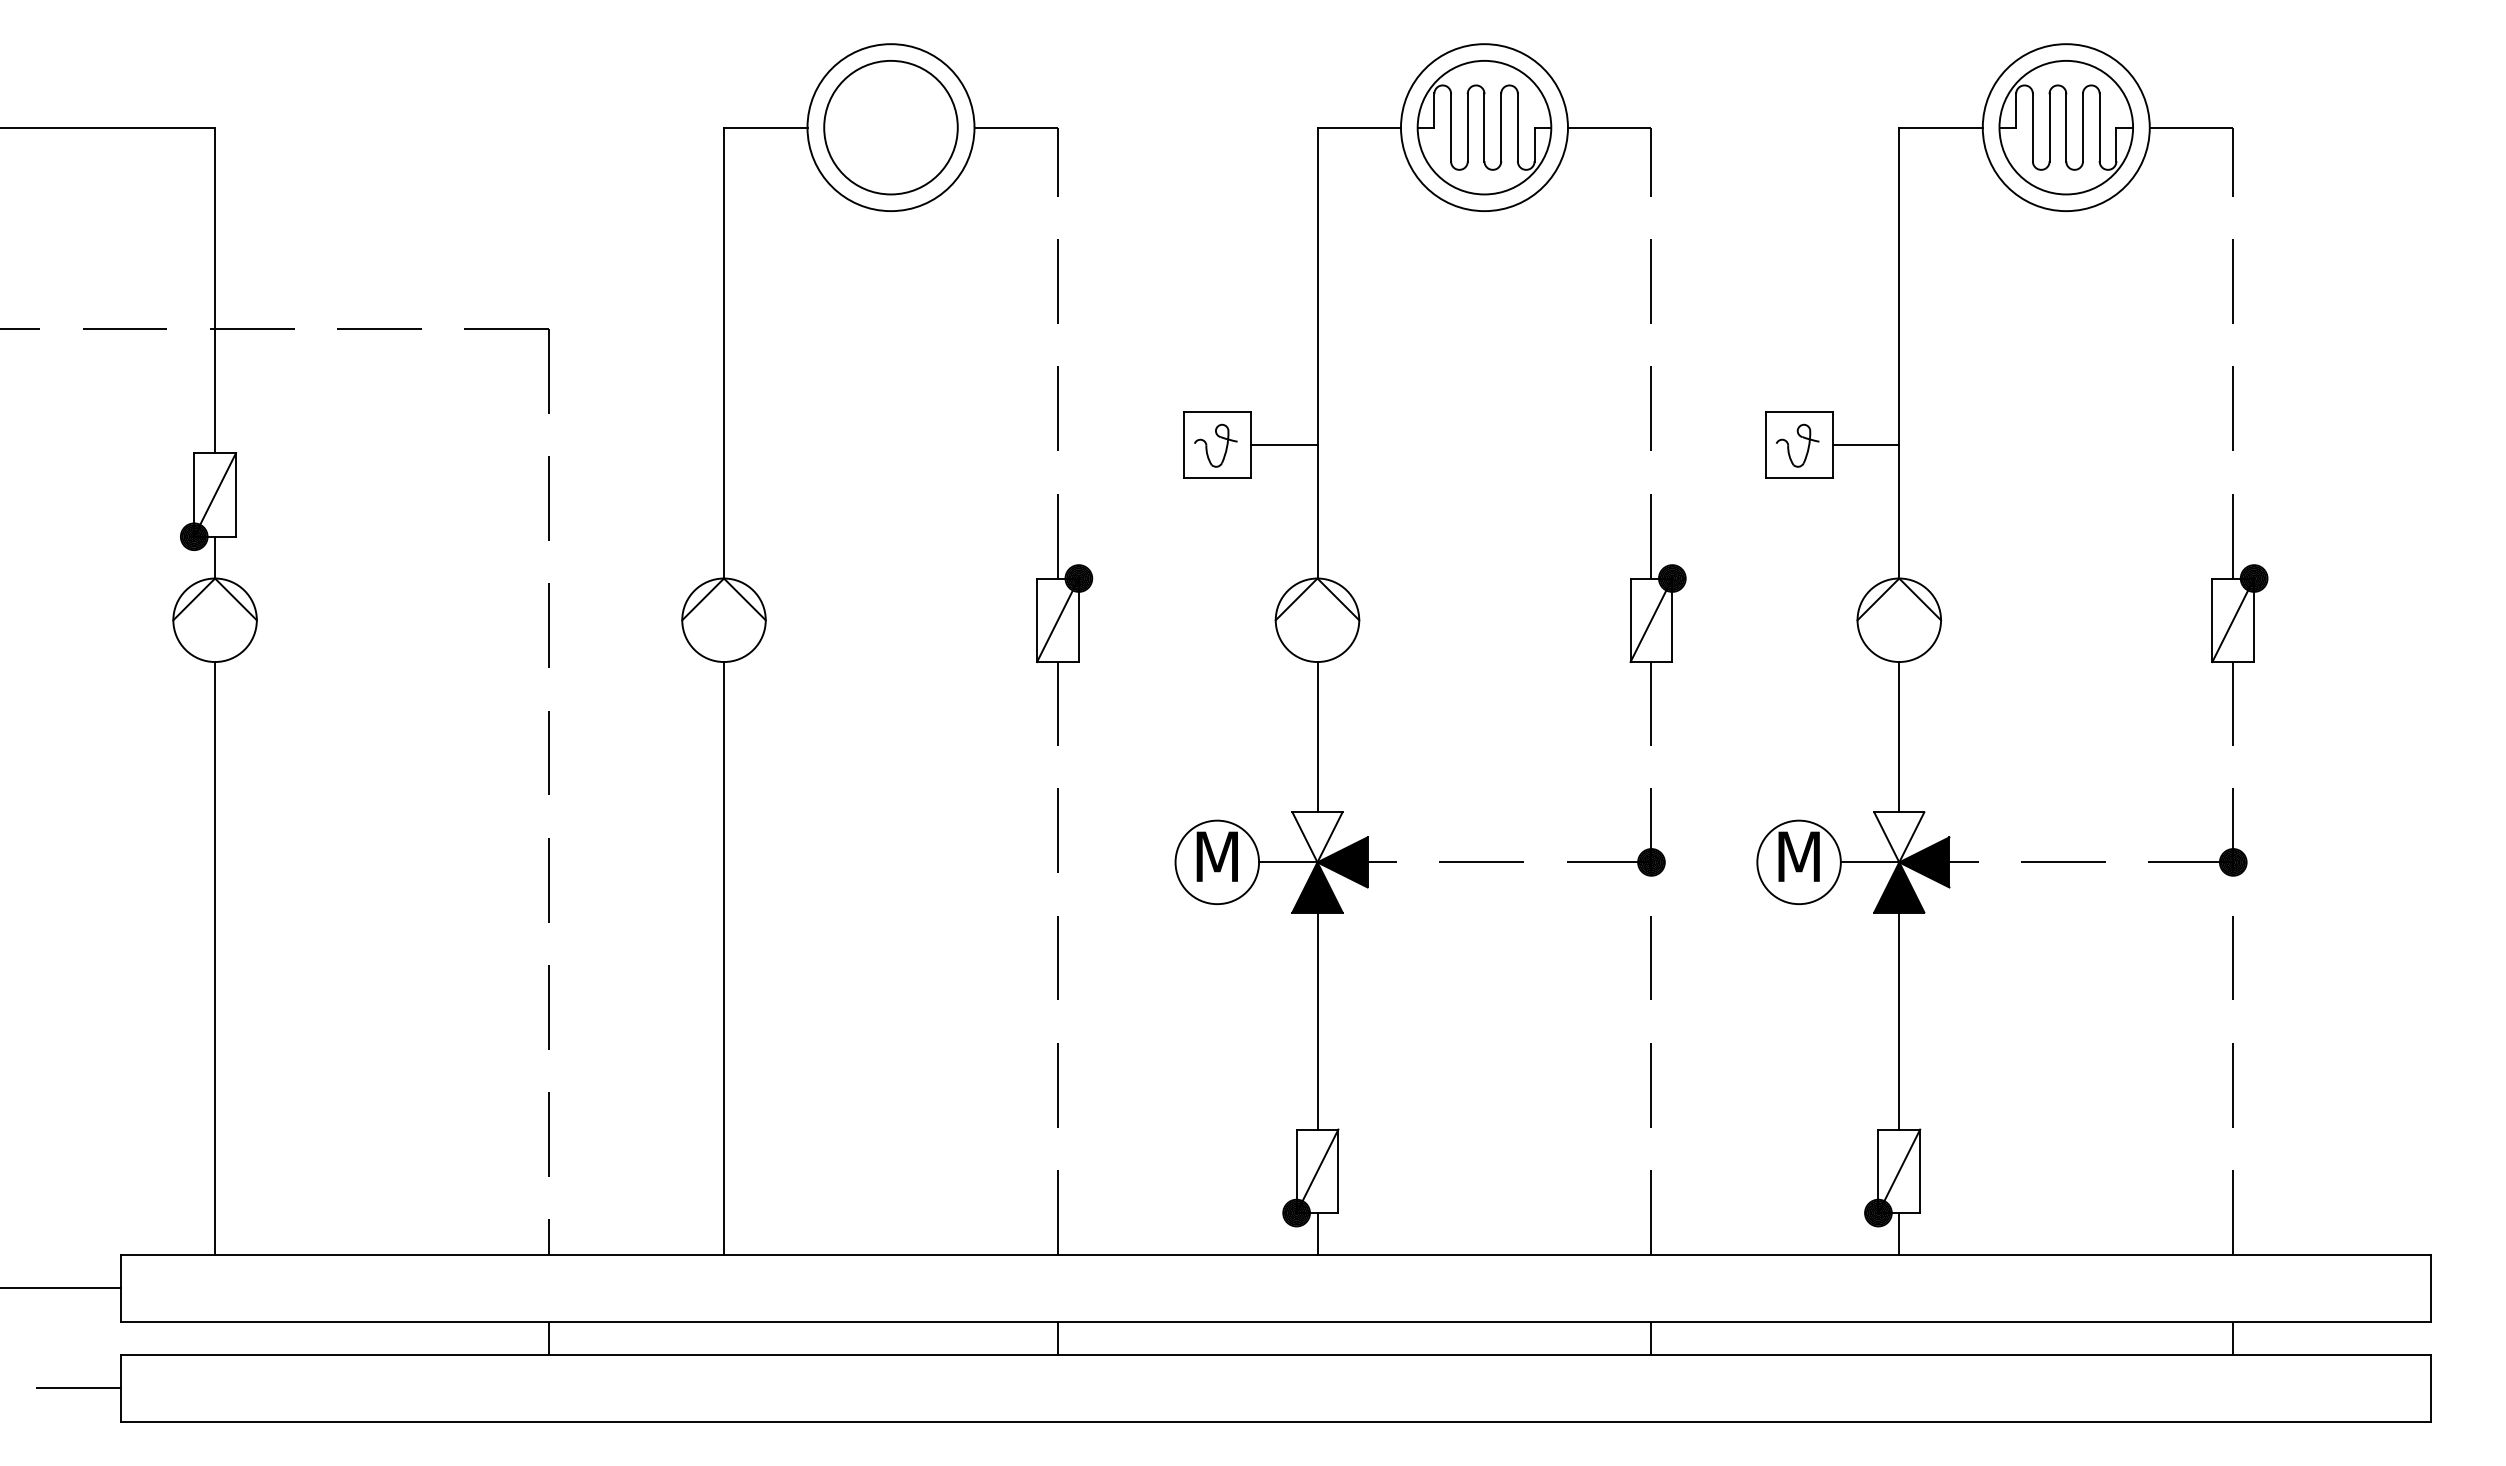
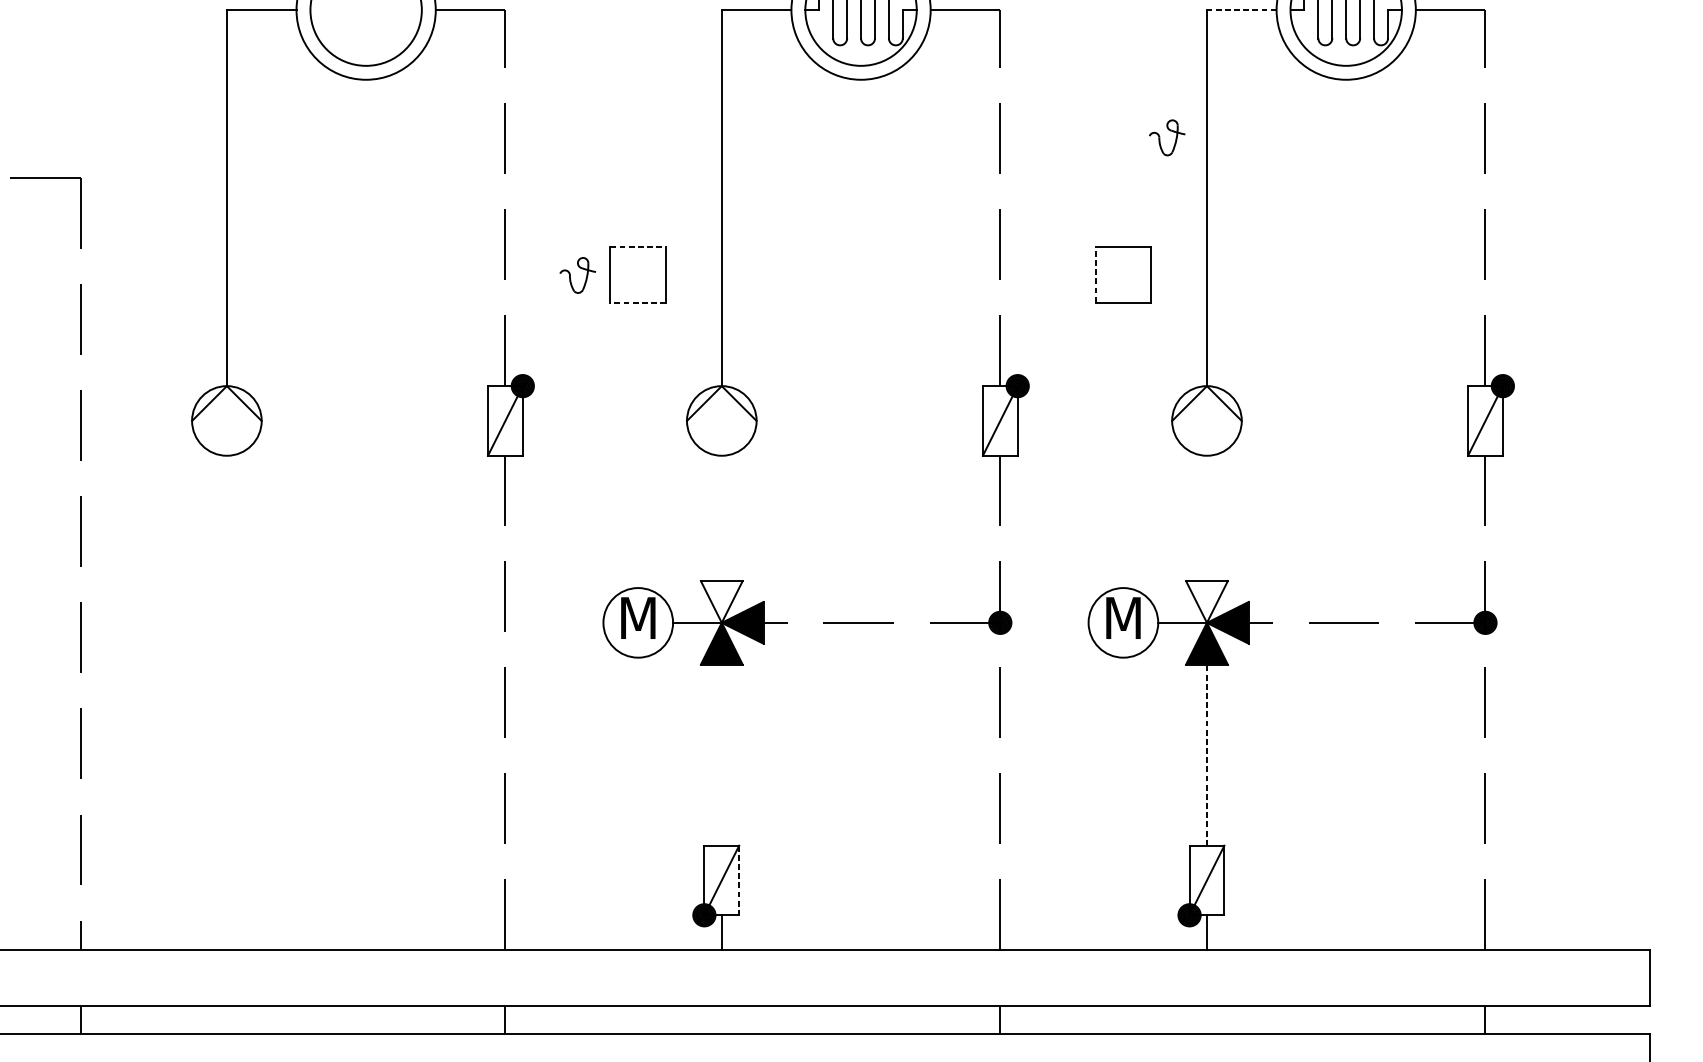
line: (1941, 127) -> (1242, 10), solid -> dashed
line: (1217, 411) -> (638, 246), solid -> dashed
line: (1283, 444) -> (693, 274), removed
line: (1765, 444) -> (1095, 274), solid -> dashed
line: (1865, 444) -> (1178, 274), removed
part: (1207, 445) -> (570, 275), moved
part: (1789, 445) -> (1160, 137), moved
line: (1216, 478) -> (637, 302), solid -> dashed
line: (1317, 737) -> (721, 518), removed
line: (1899, 737) -> (1207, 518), removed
line: (724, 958) -> (227, 703), removed
line: (1317, 1020) -> (721, 754), removed
line: (1899, 1021) -> (1207, 755), solid -> dashed
line: (1338, 1171) -> (739, 880), solid -> dashed

